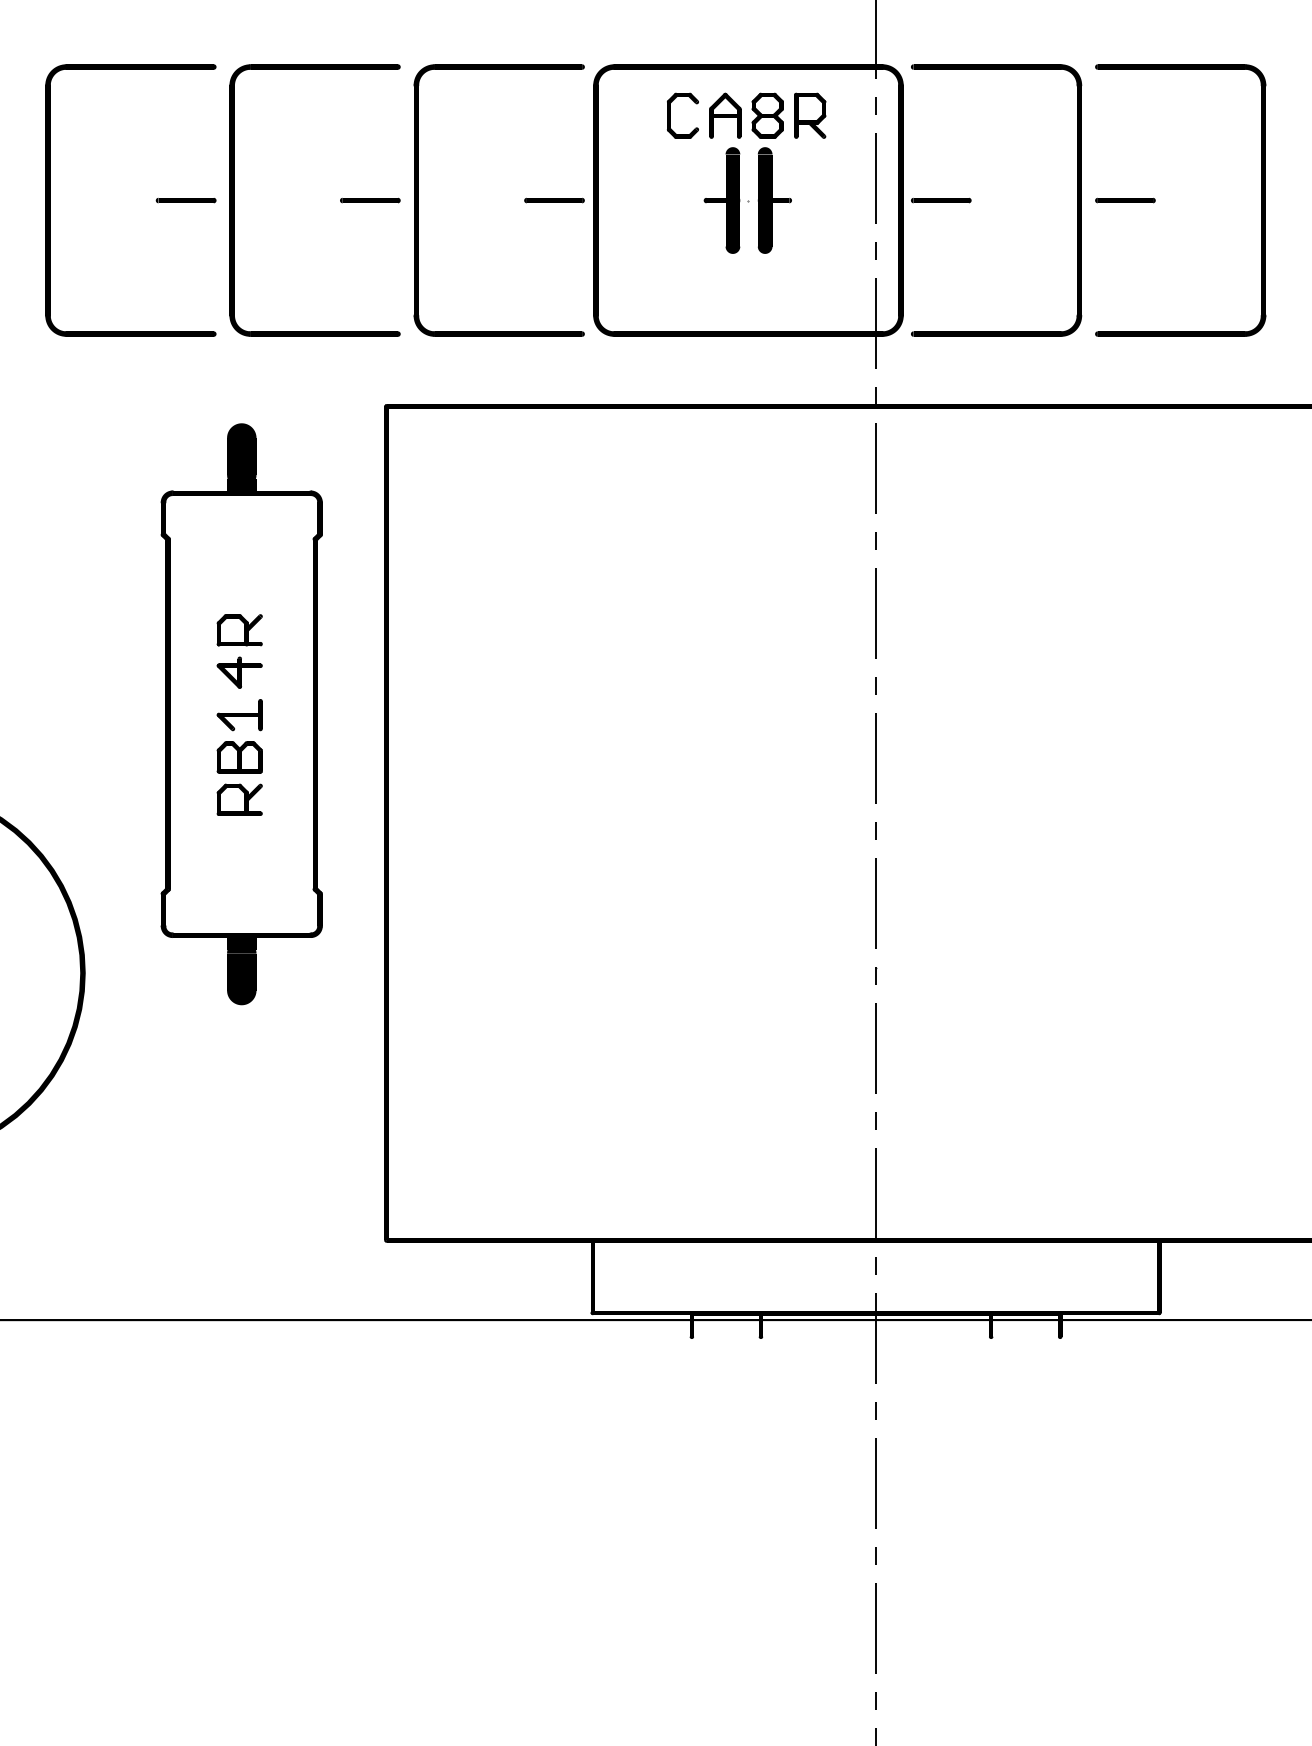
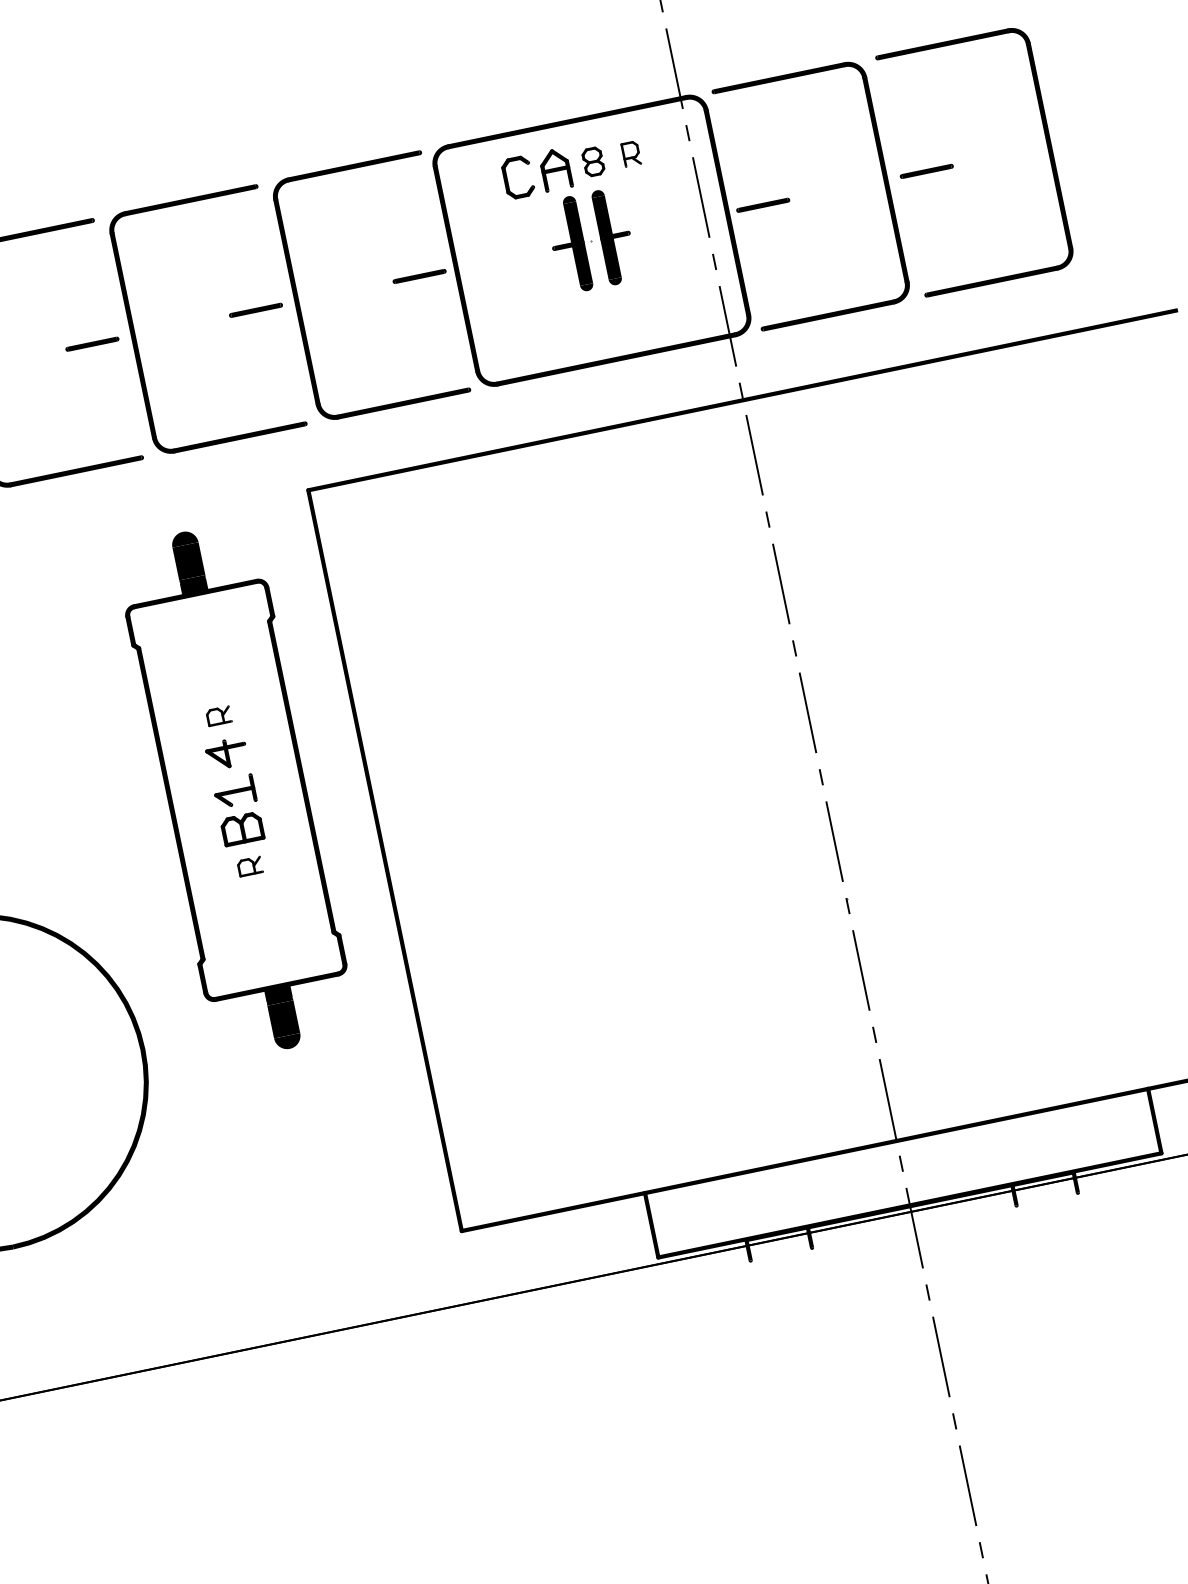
part: (767, 115) -> (593, 161), size x0.7
part: (810, 115) -> (631, 153), size x0.6
part: (239, 630) -> (218, 716), size x0.6
part: (239, 799) -> (249, 866), size x0.6

